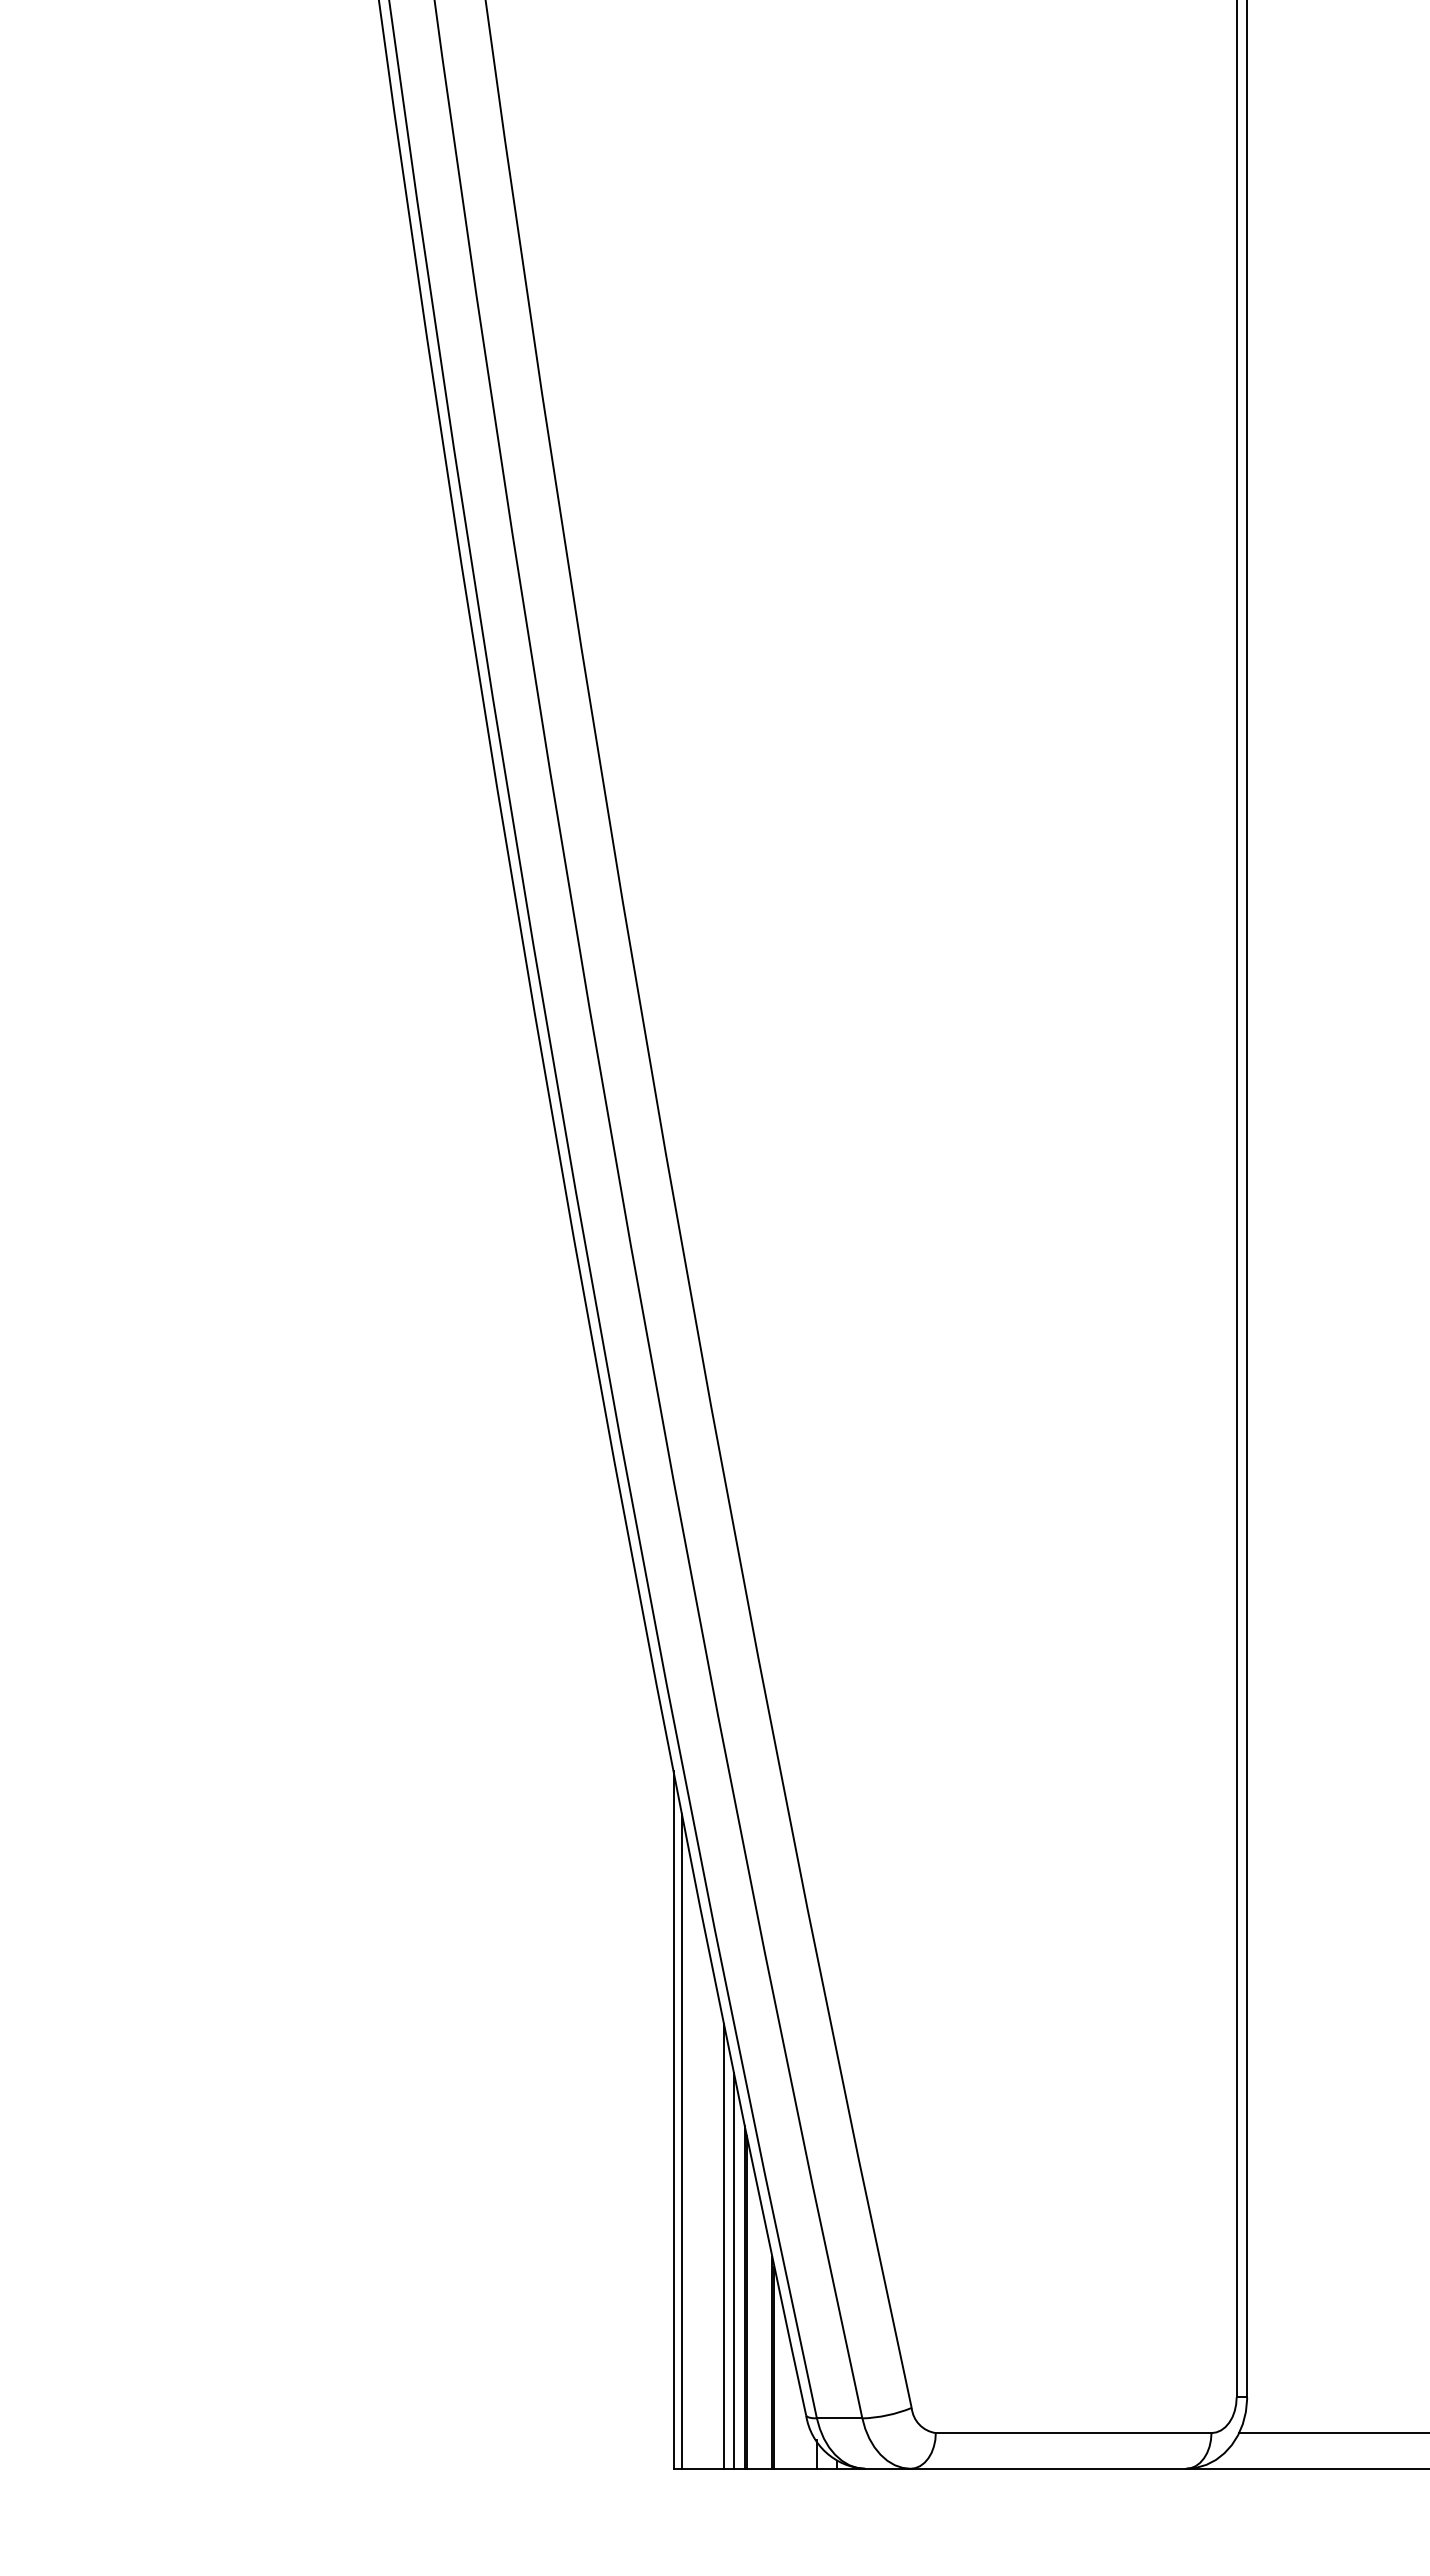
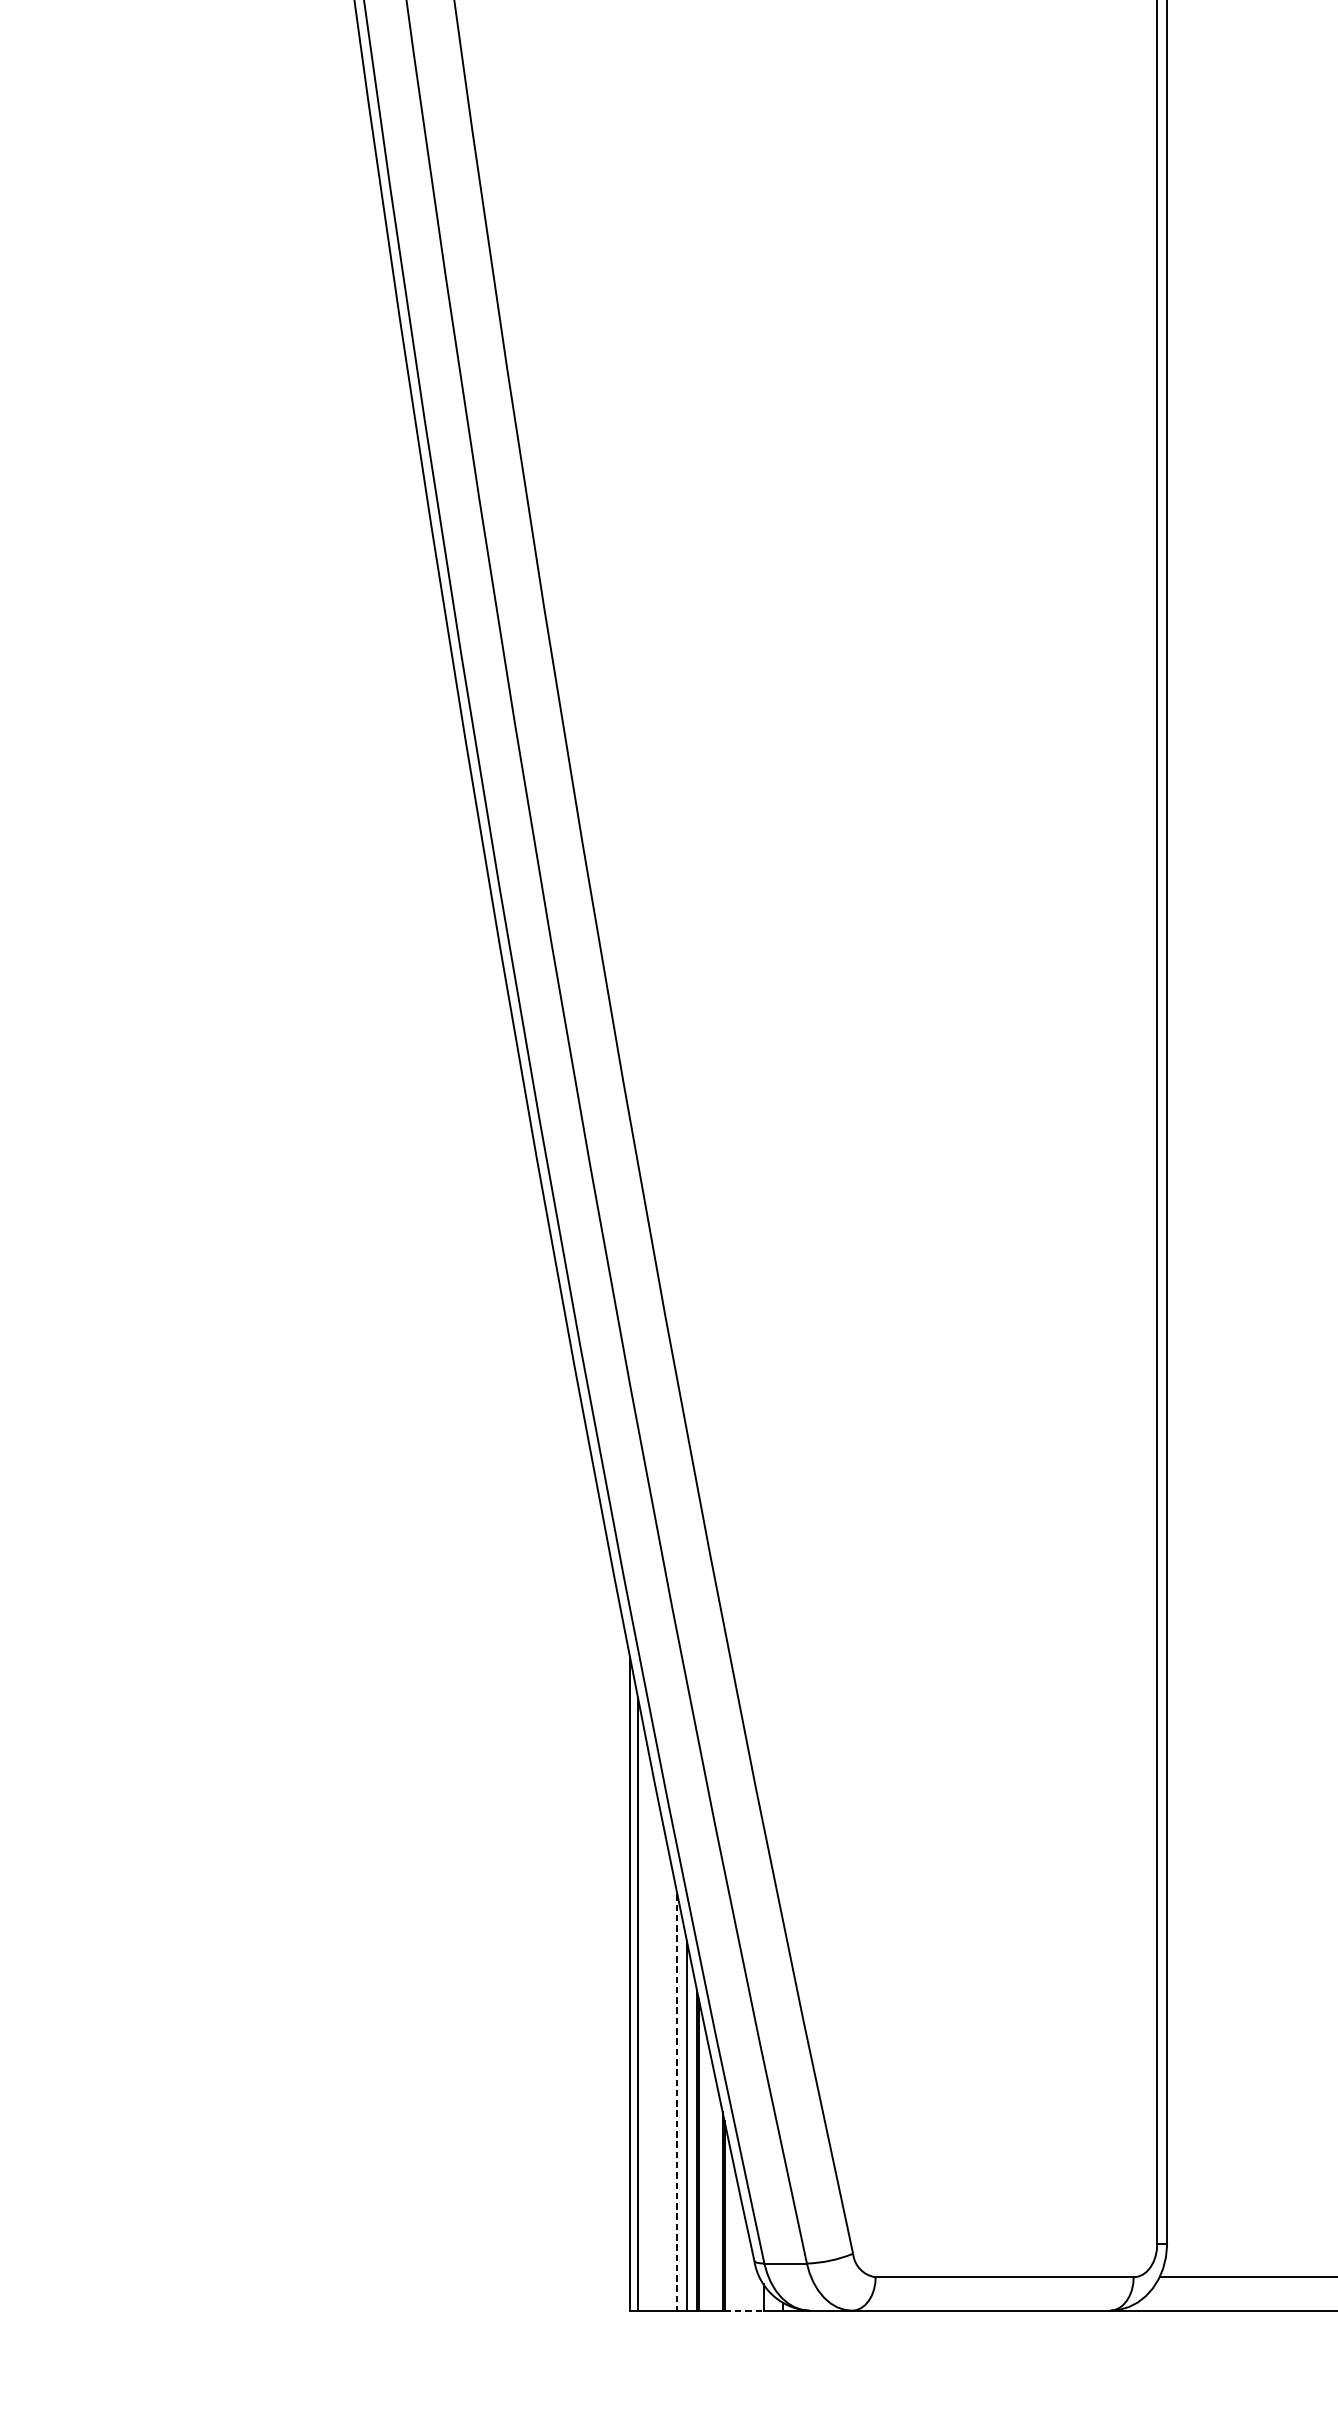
line: (723, 2246) -> (676, 2102), solid -> dashed
line: (795, 2468) -> (744, 2310), solid -> dashed

